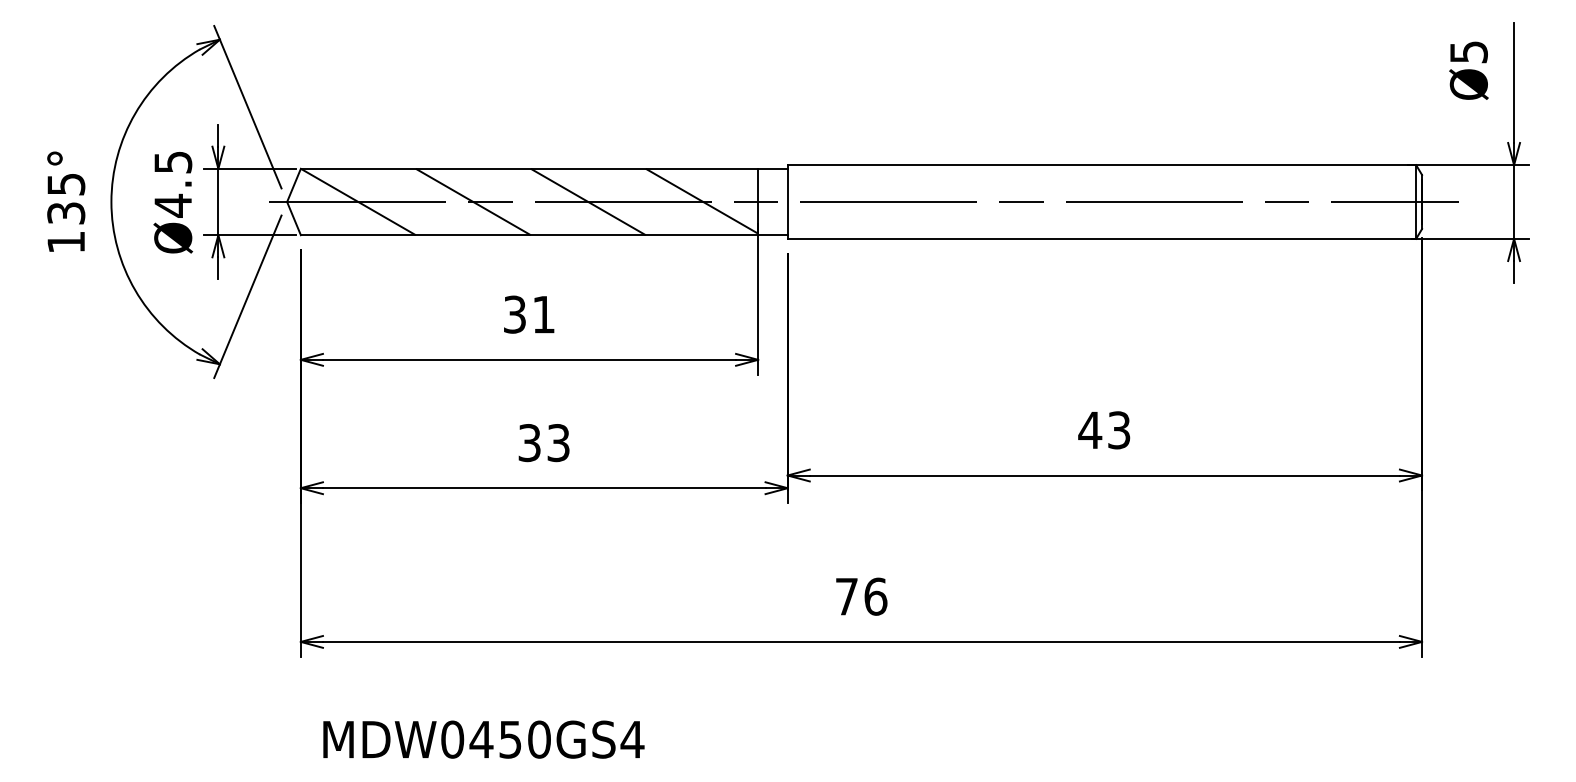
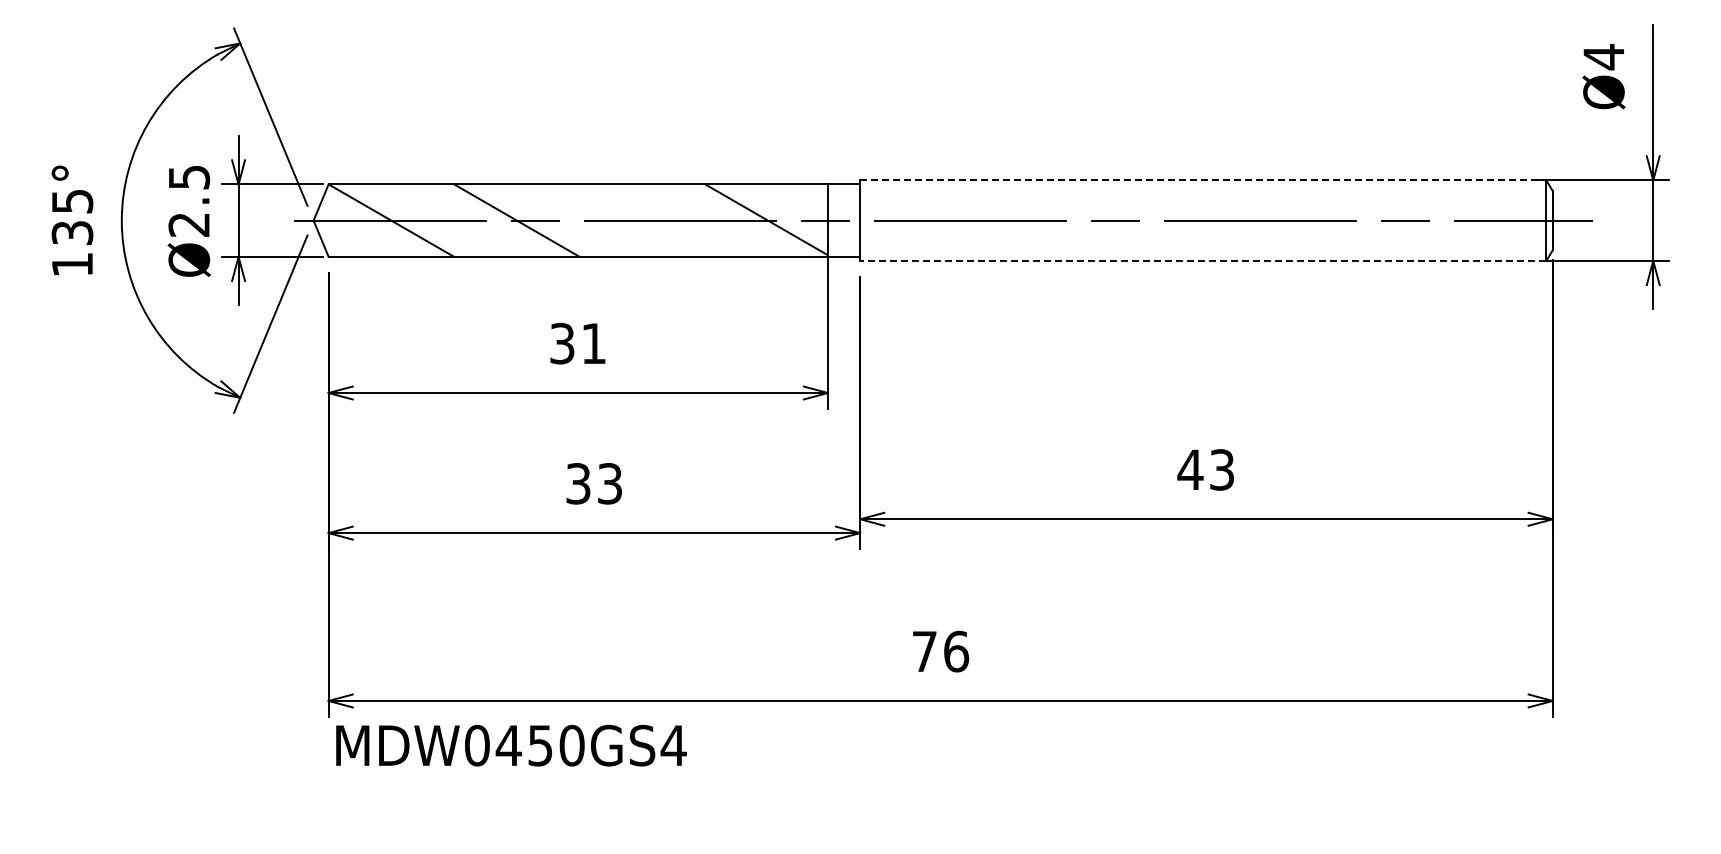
text: (1468, 52) -> (1603, 57), Ø5 -> Ø4
line: (1102, 165) -> (1203, 180), solid -> dashed
line: (588, 201) -> (642, 220), removed
text: (172, 205) -> (188, 224), Ø4.5 -> Ø2.5
line: (1101, 238) -> (1202, 260), solid -> dashed
text: (483, 739) -> (511, 745), moved

